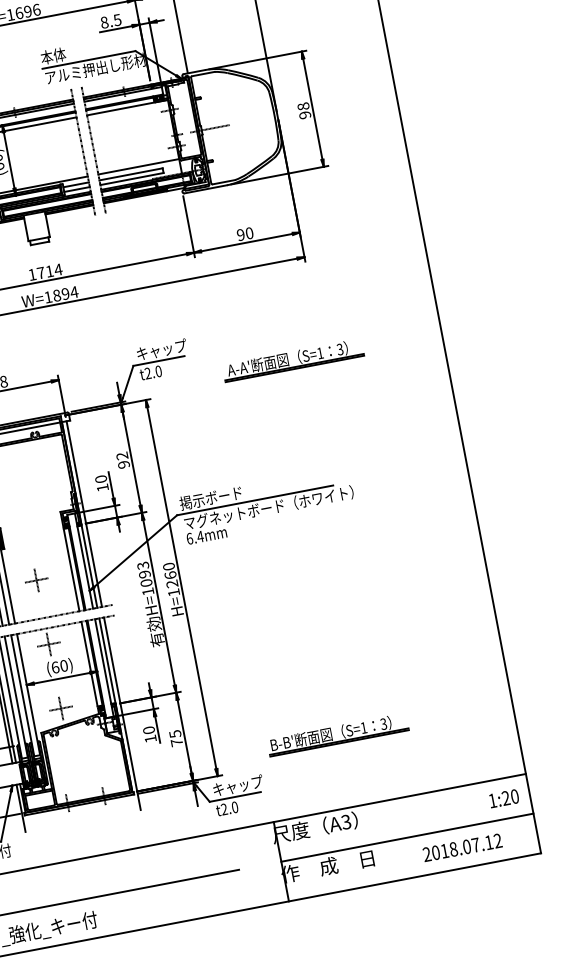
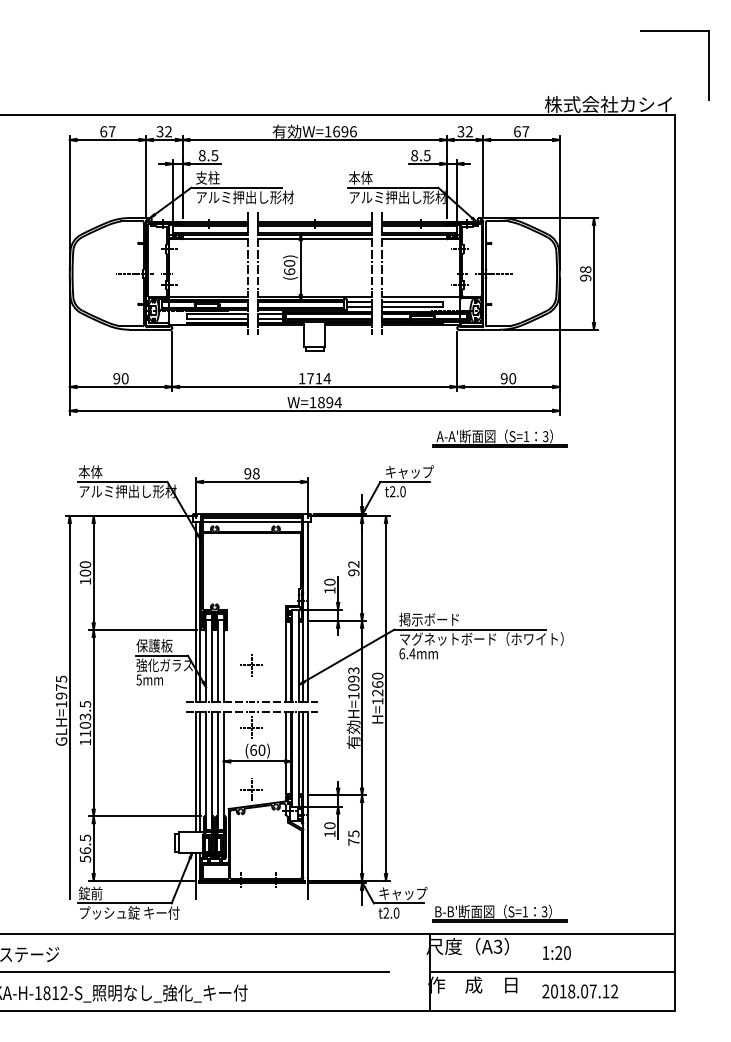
part: (292, 360) -> (499, 438), moved
part: (337, 734) -> (499, 913), moved
text: (503, 798) -> (556, 952), moved
text: (462, 847) -> (580, 991), moved

